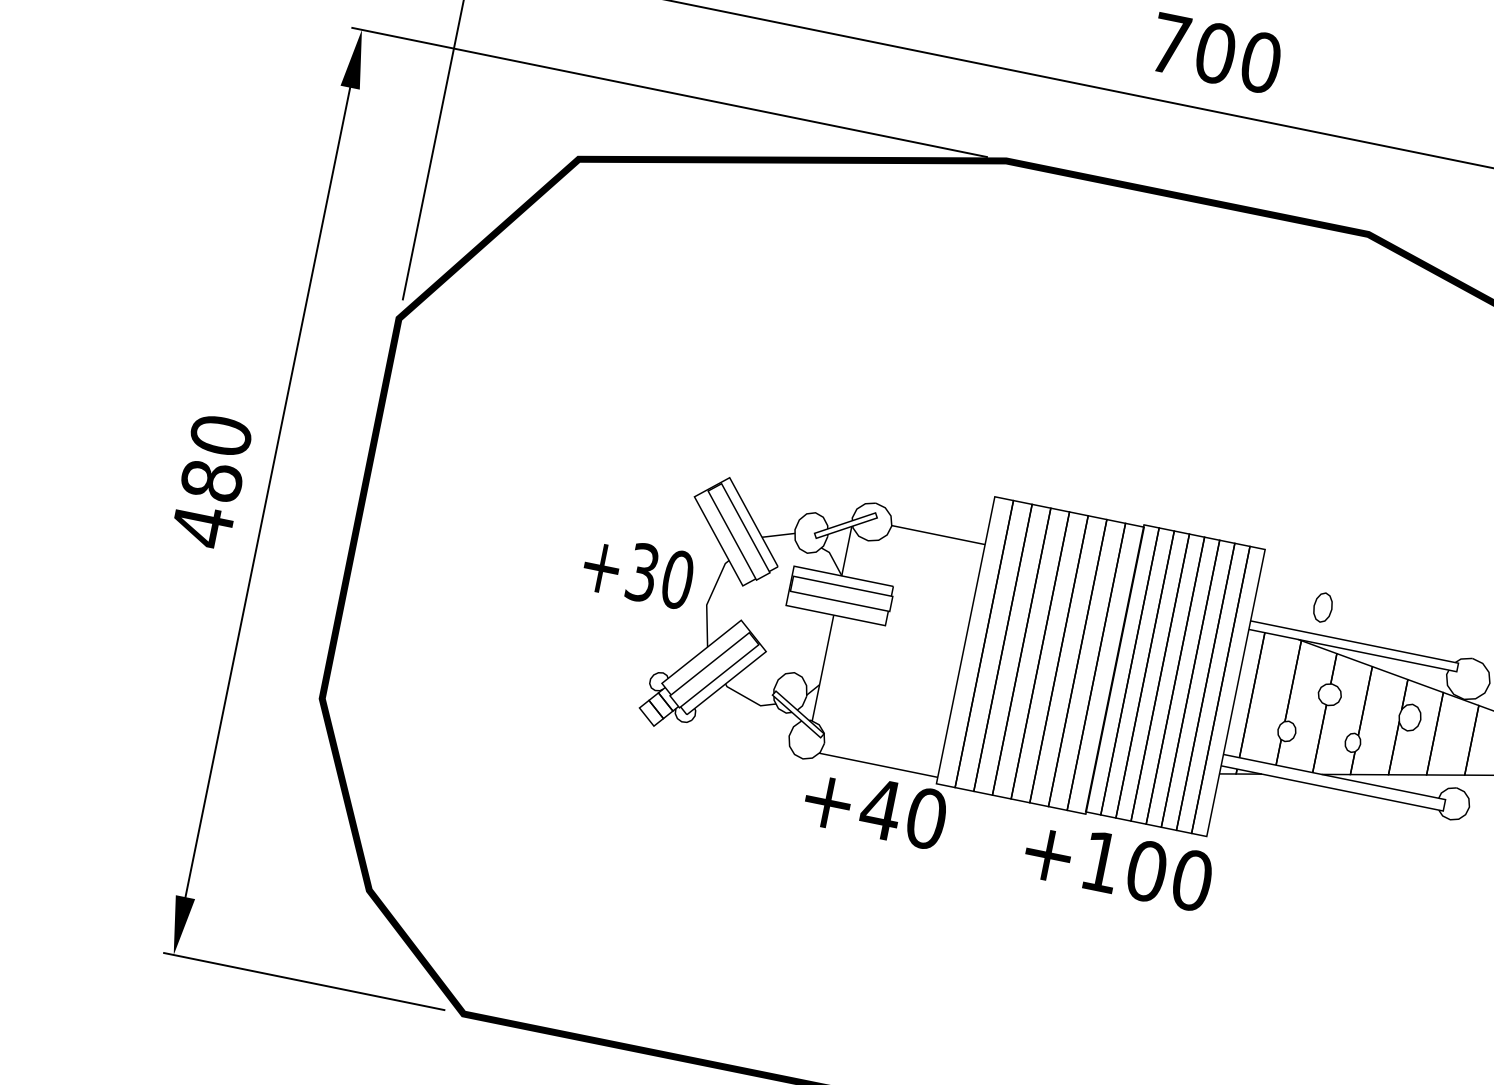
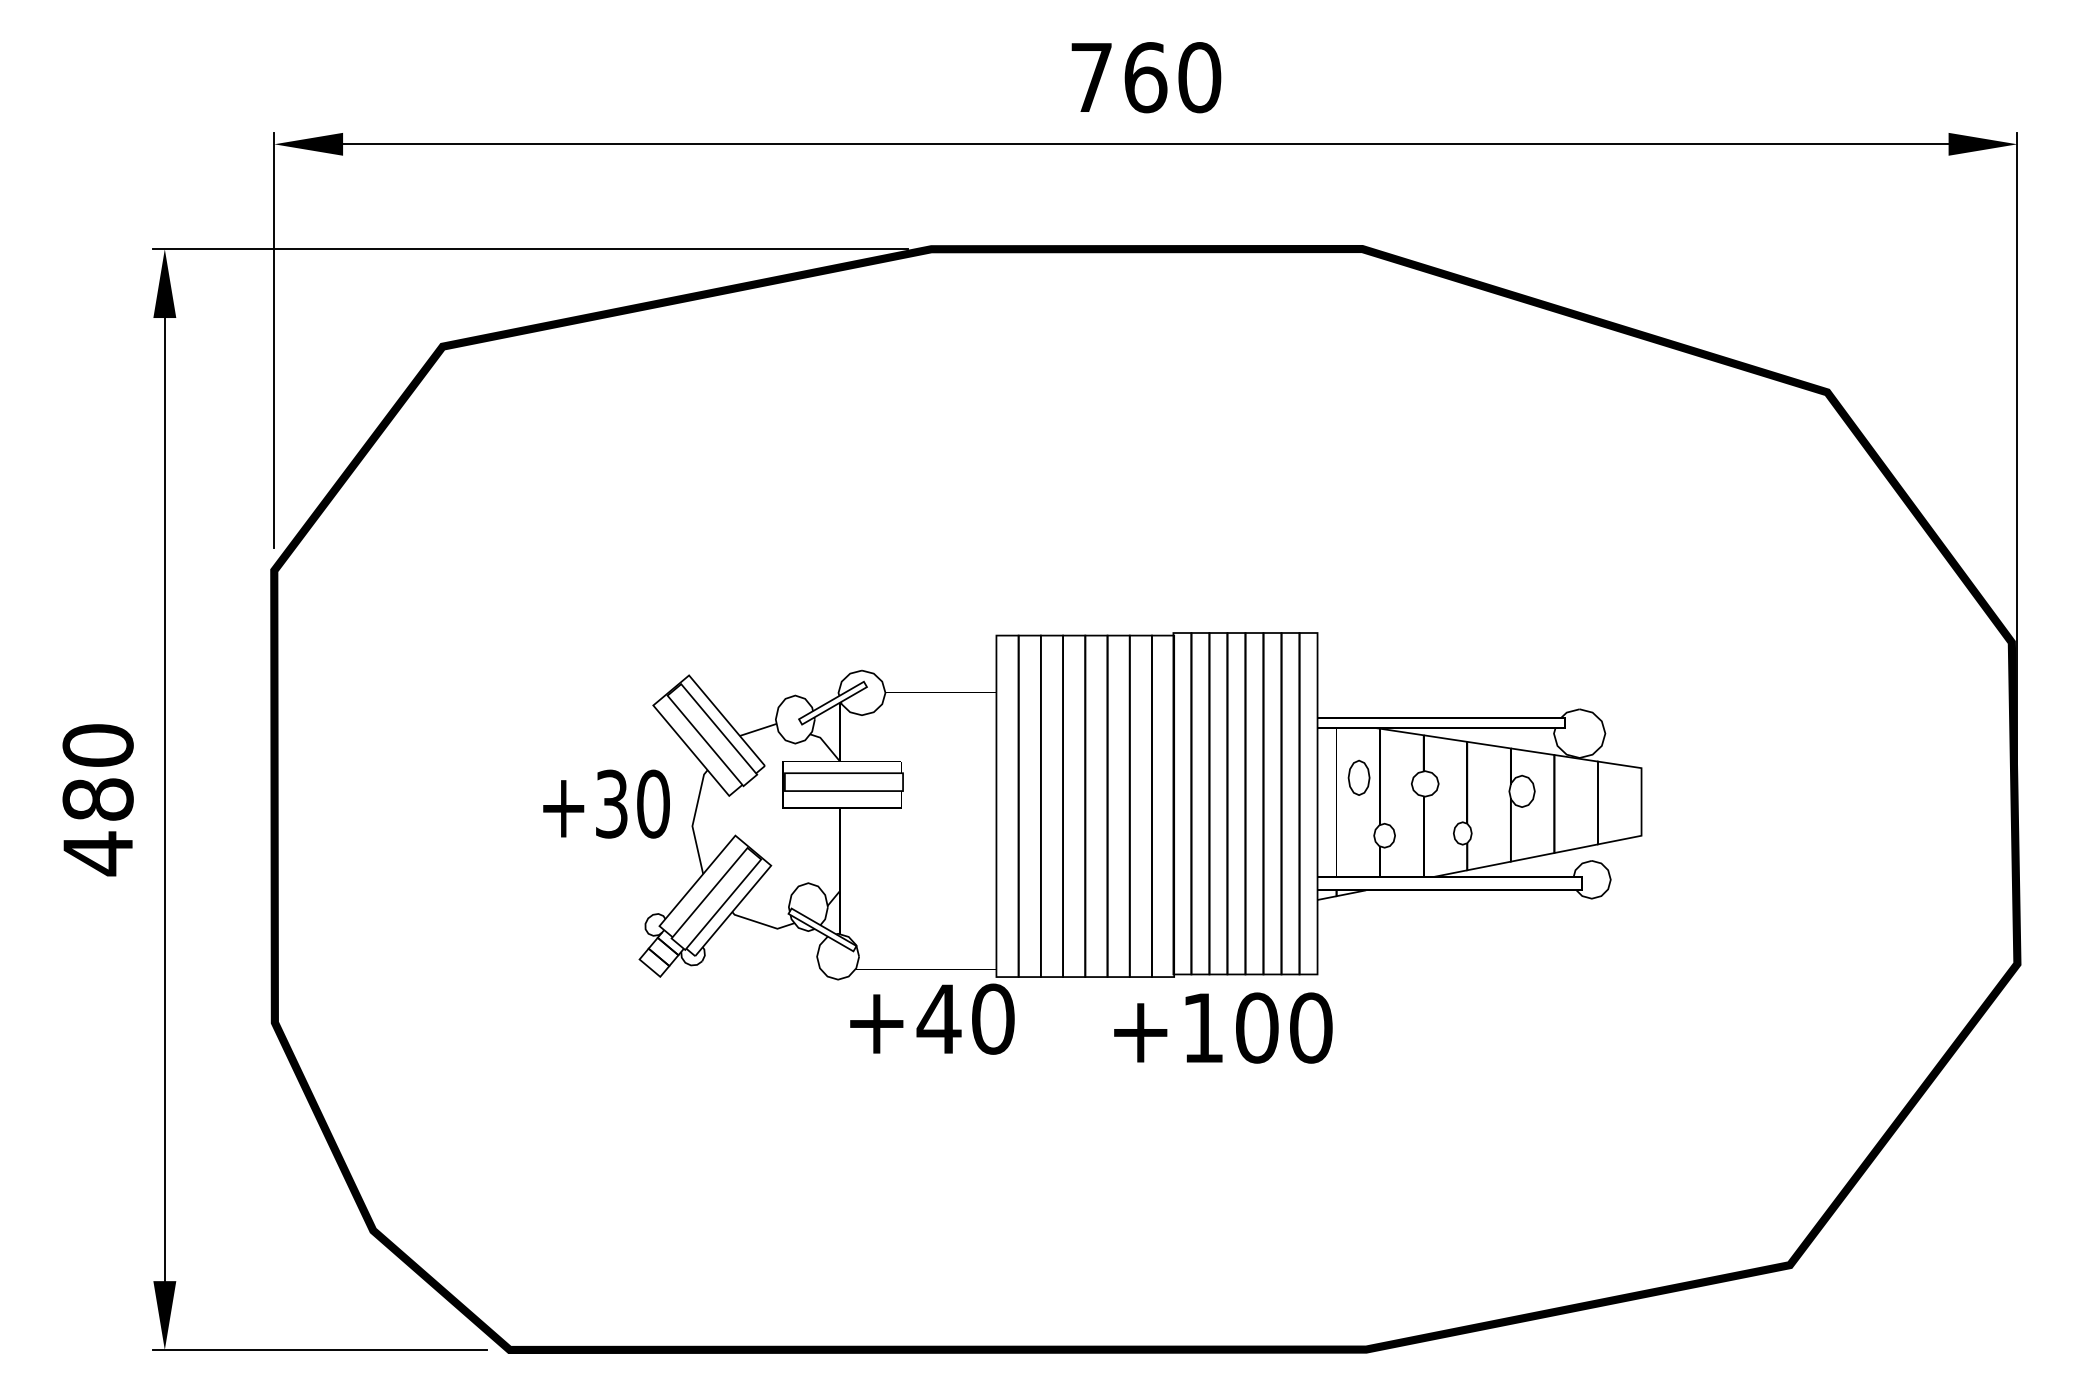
text: (1215, 53) -> (1145, 77), 700 -> 760
part: (1322, 607) -> (1358, 777), moved

